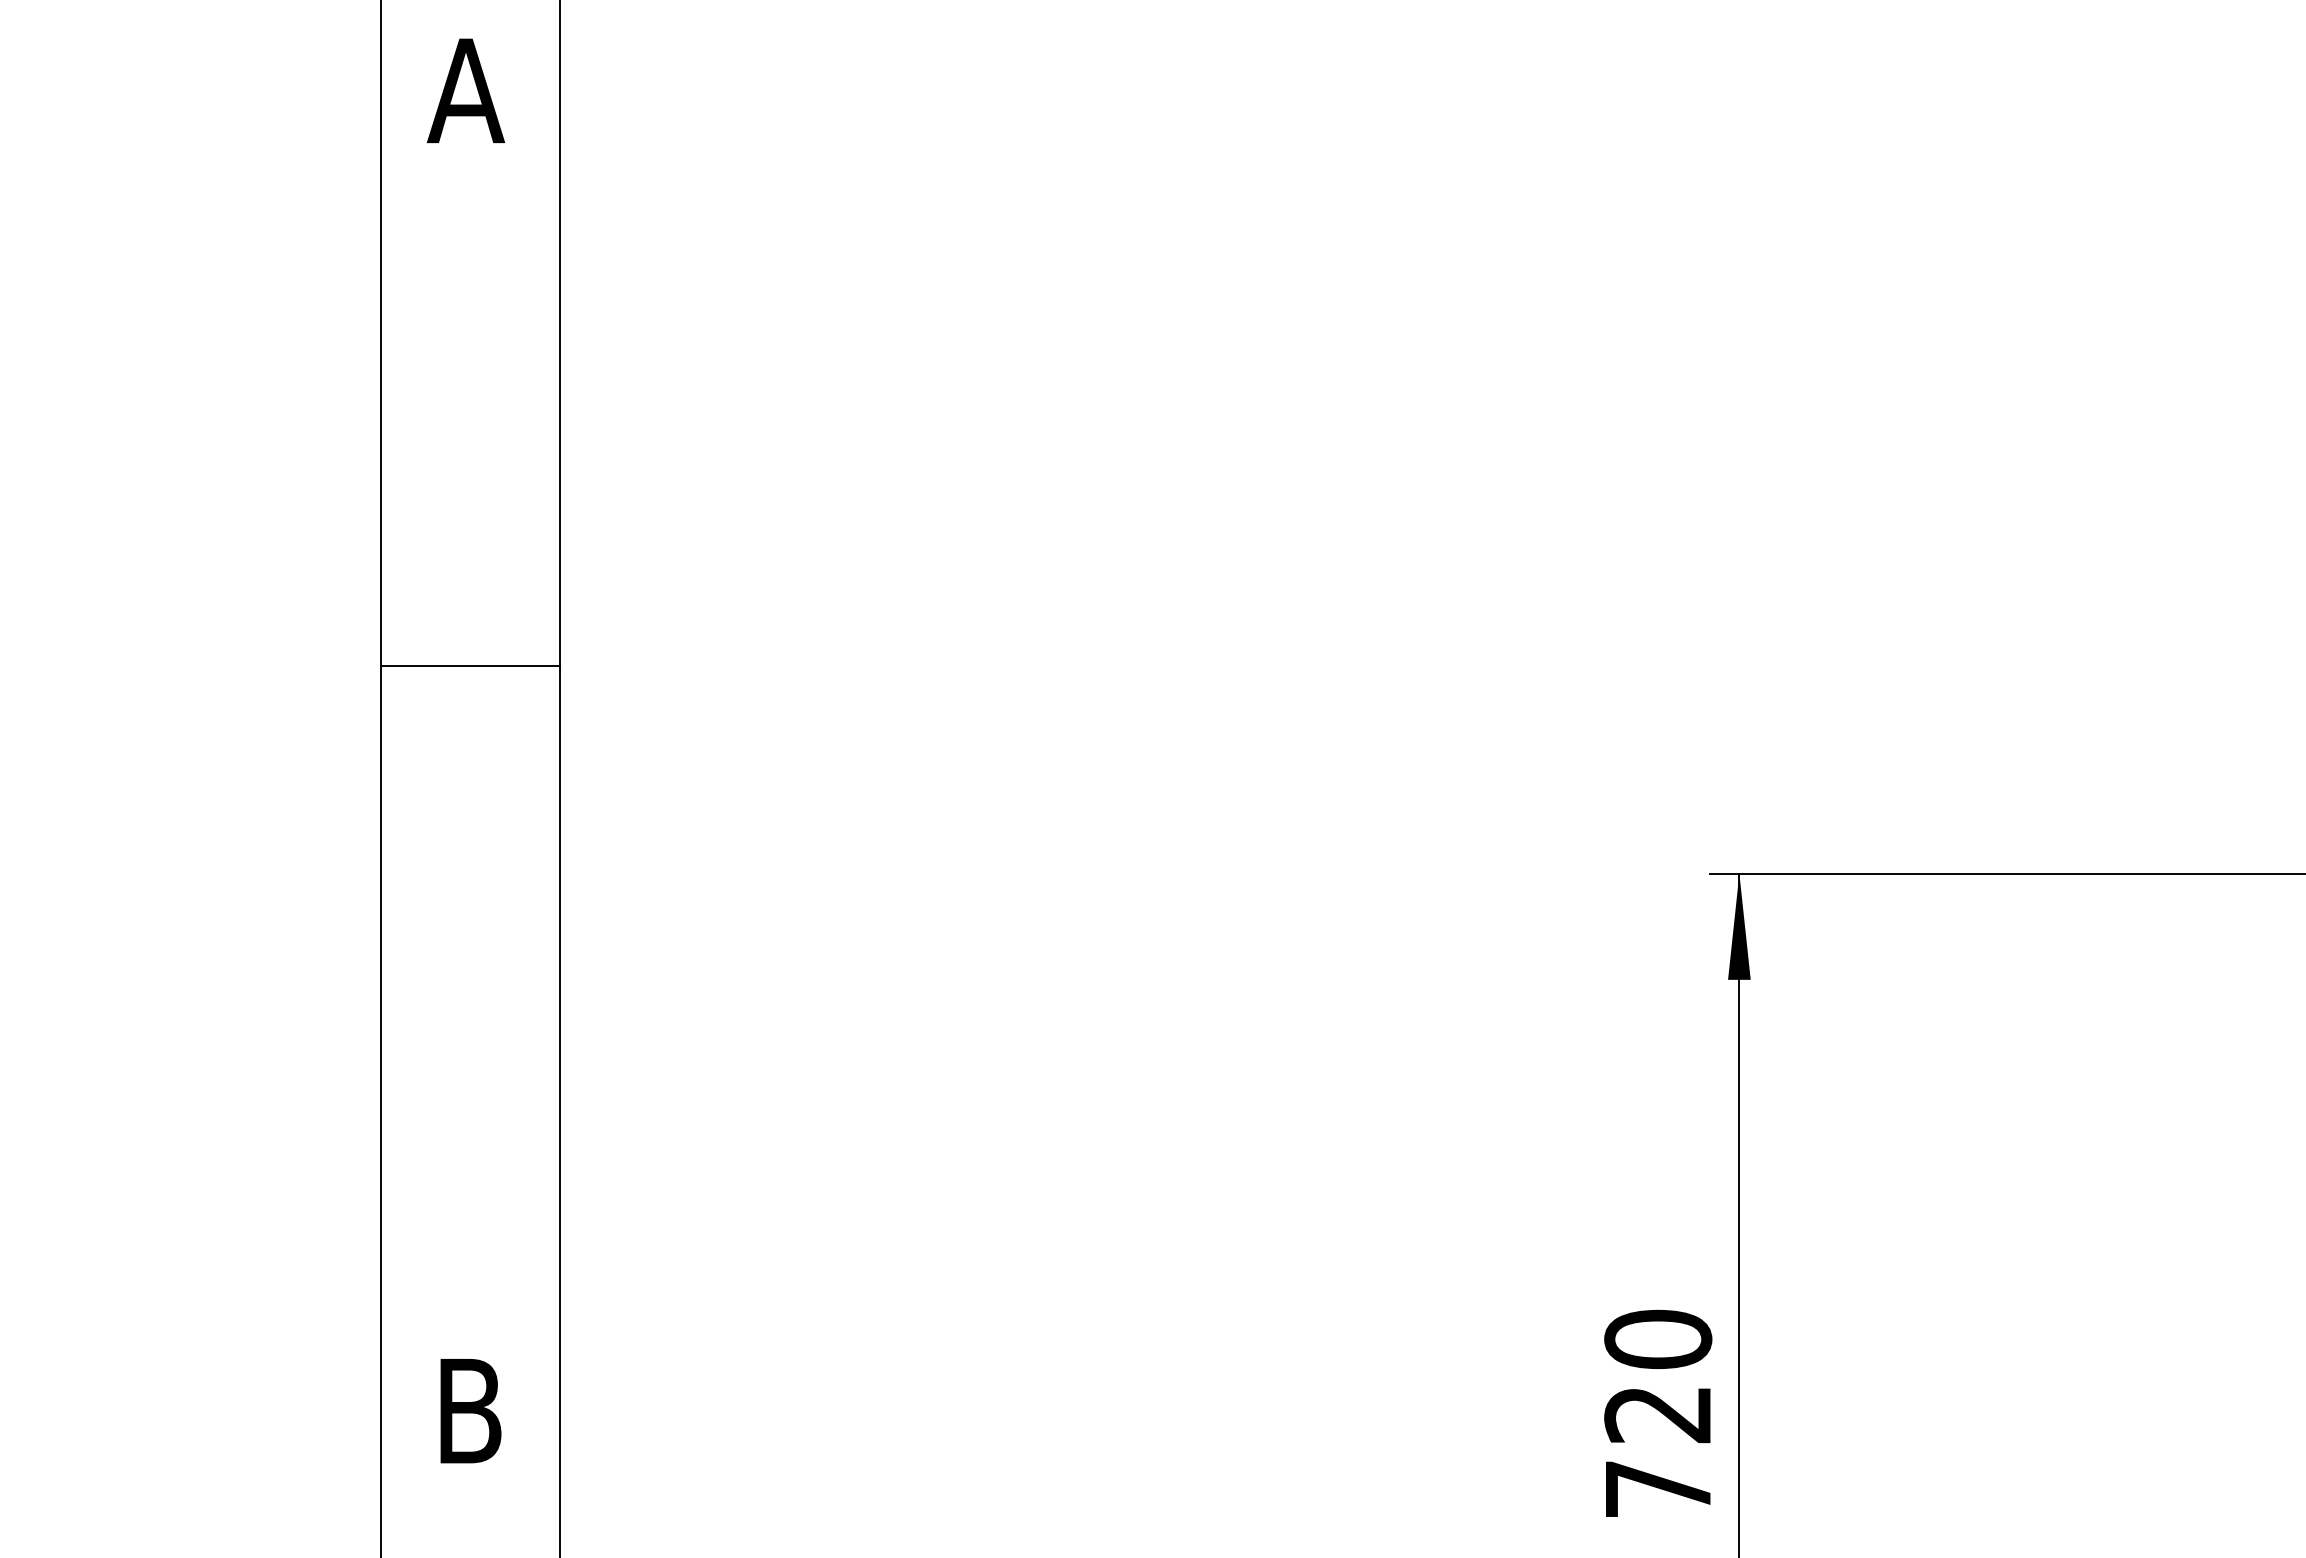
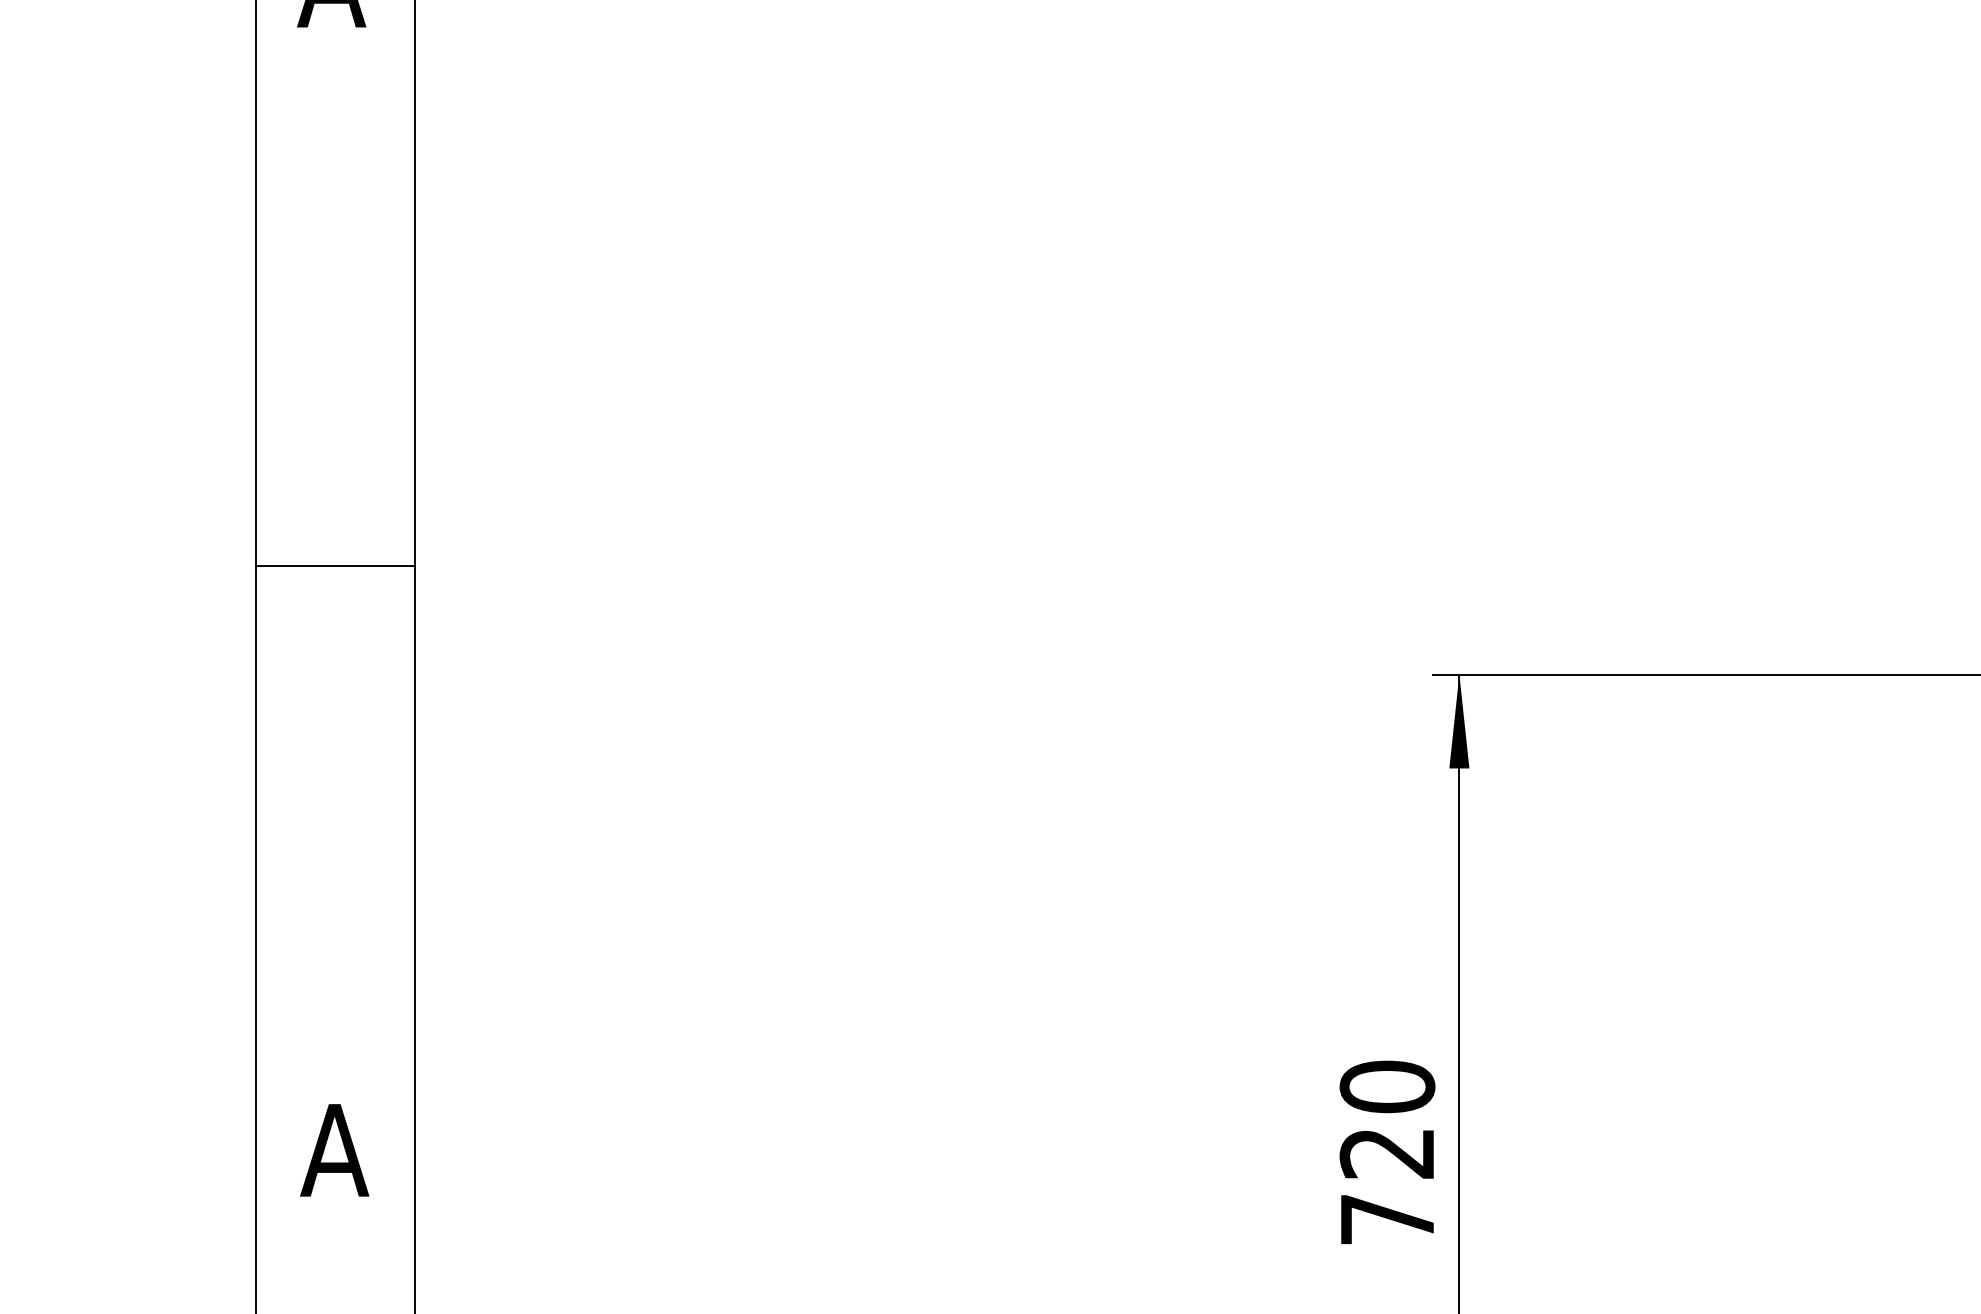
line: (469, 666) -> (334, 566), moved
text: (469, 1411) -> (334, 1150), B -> A

